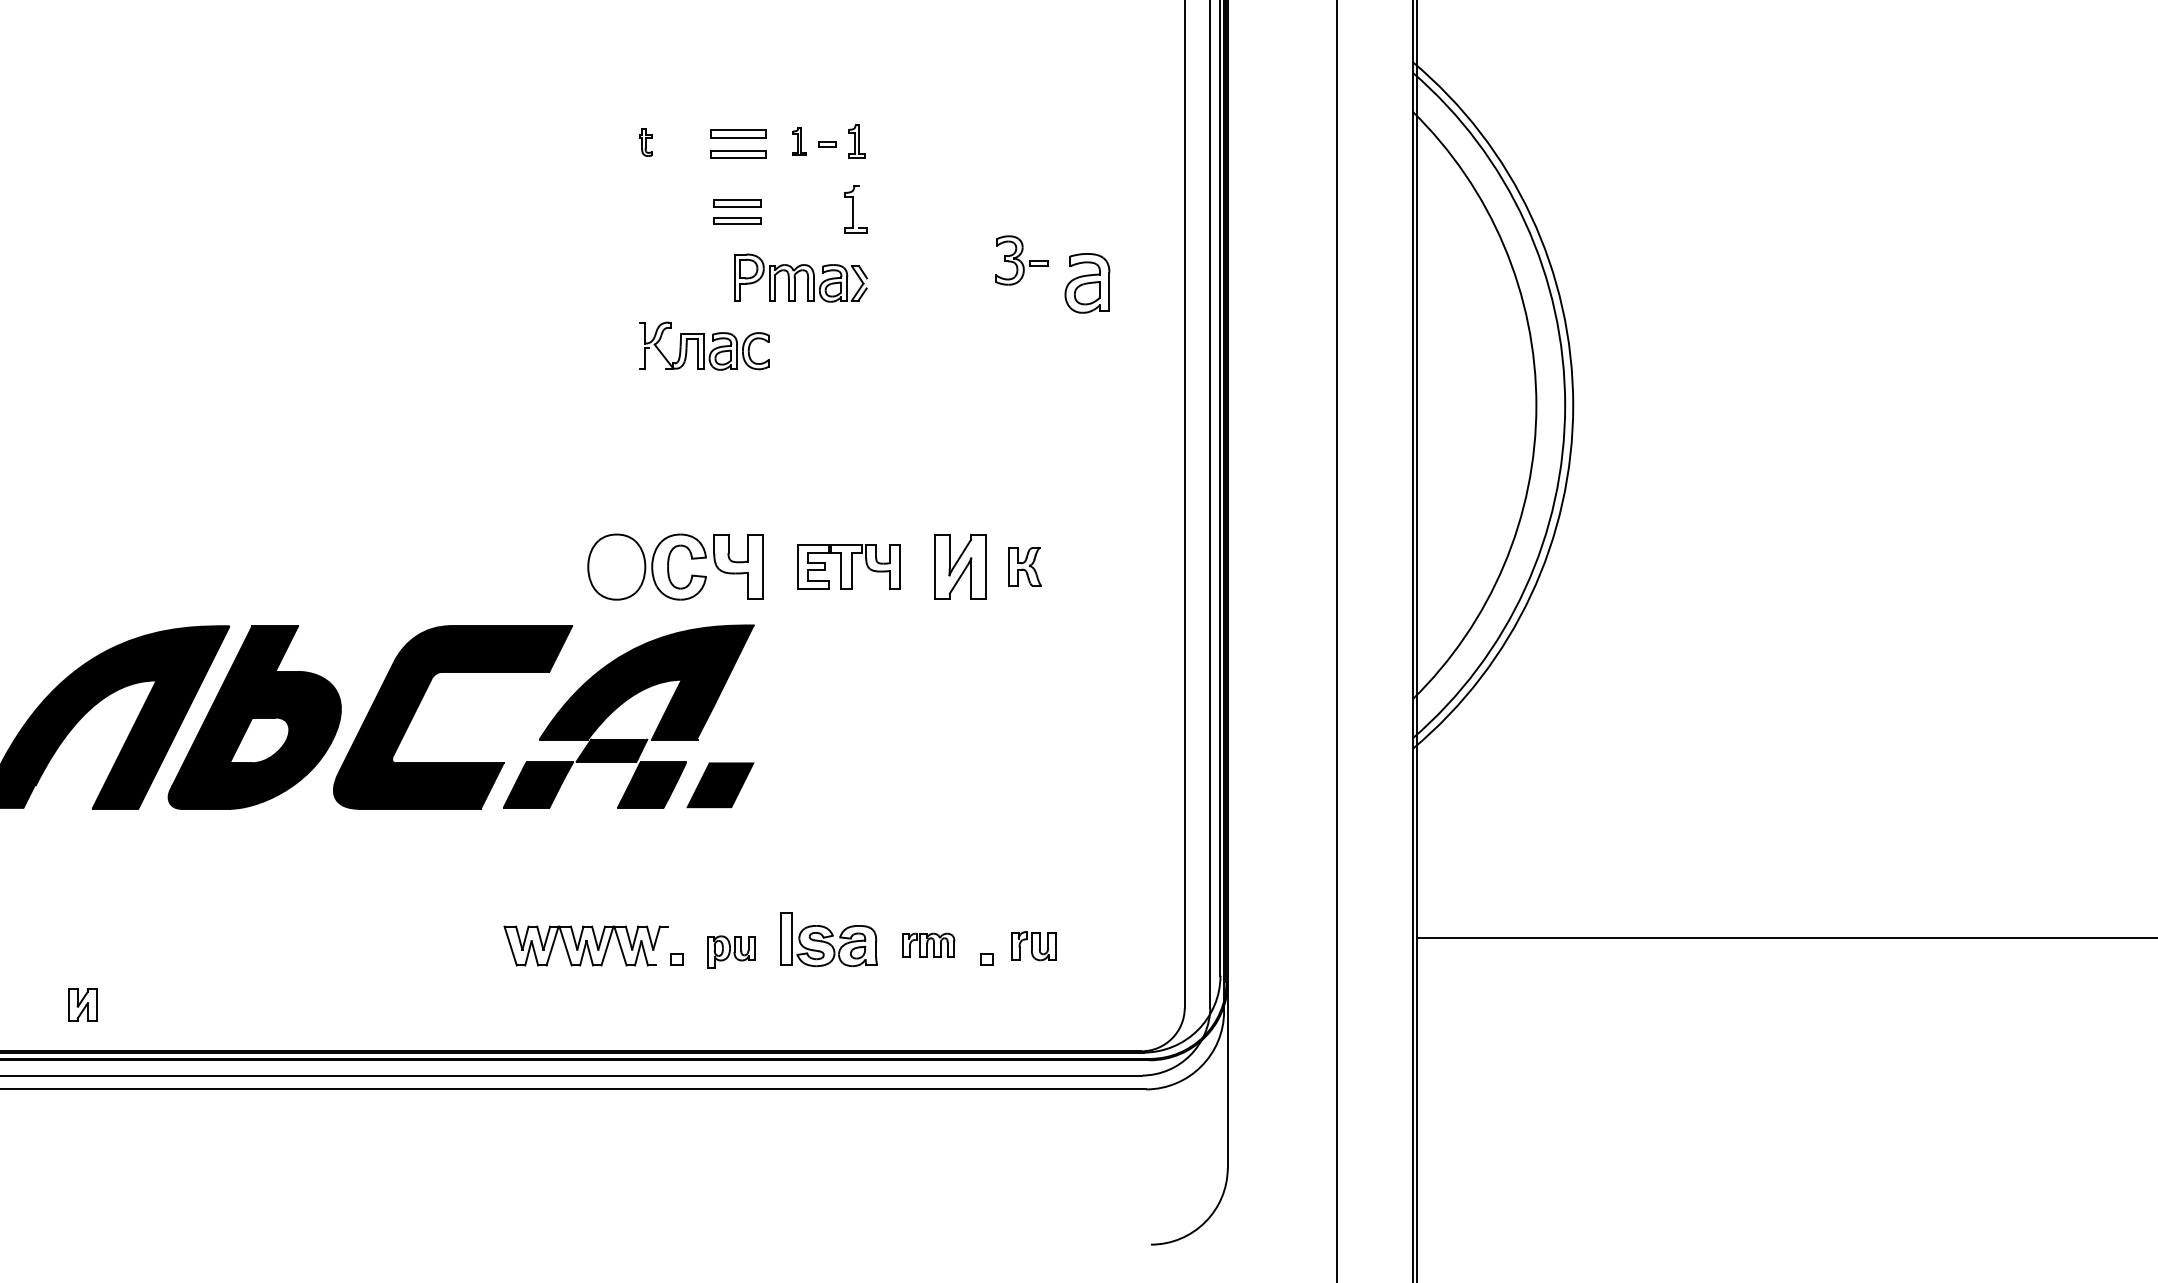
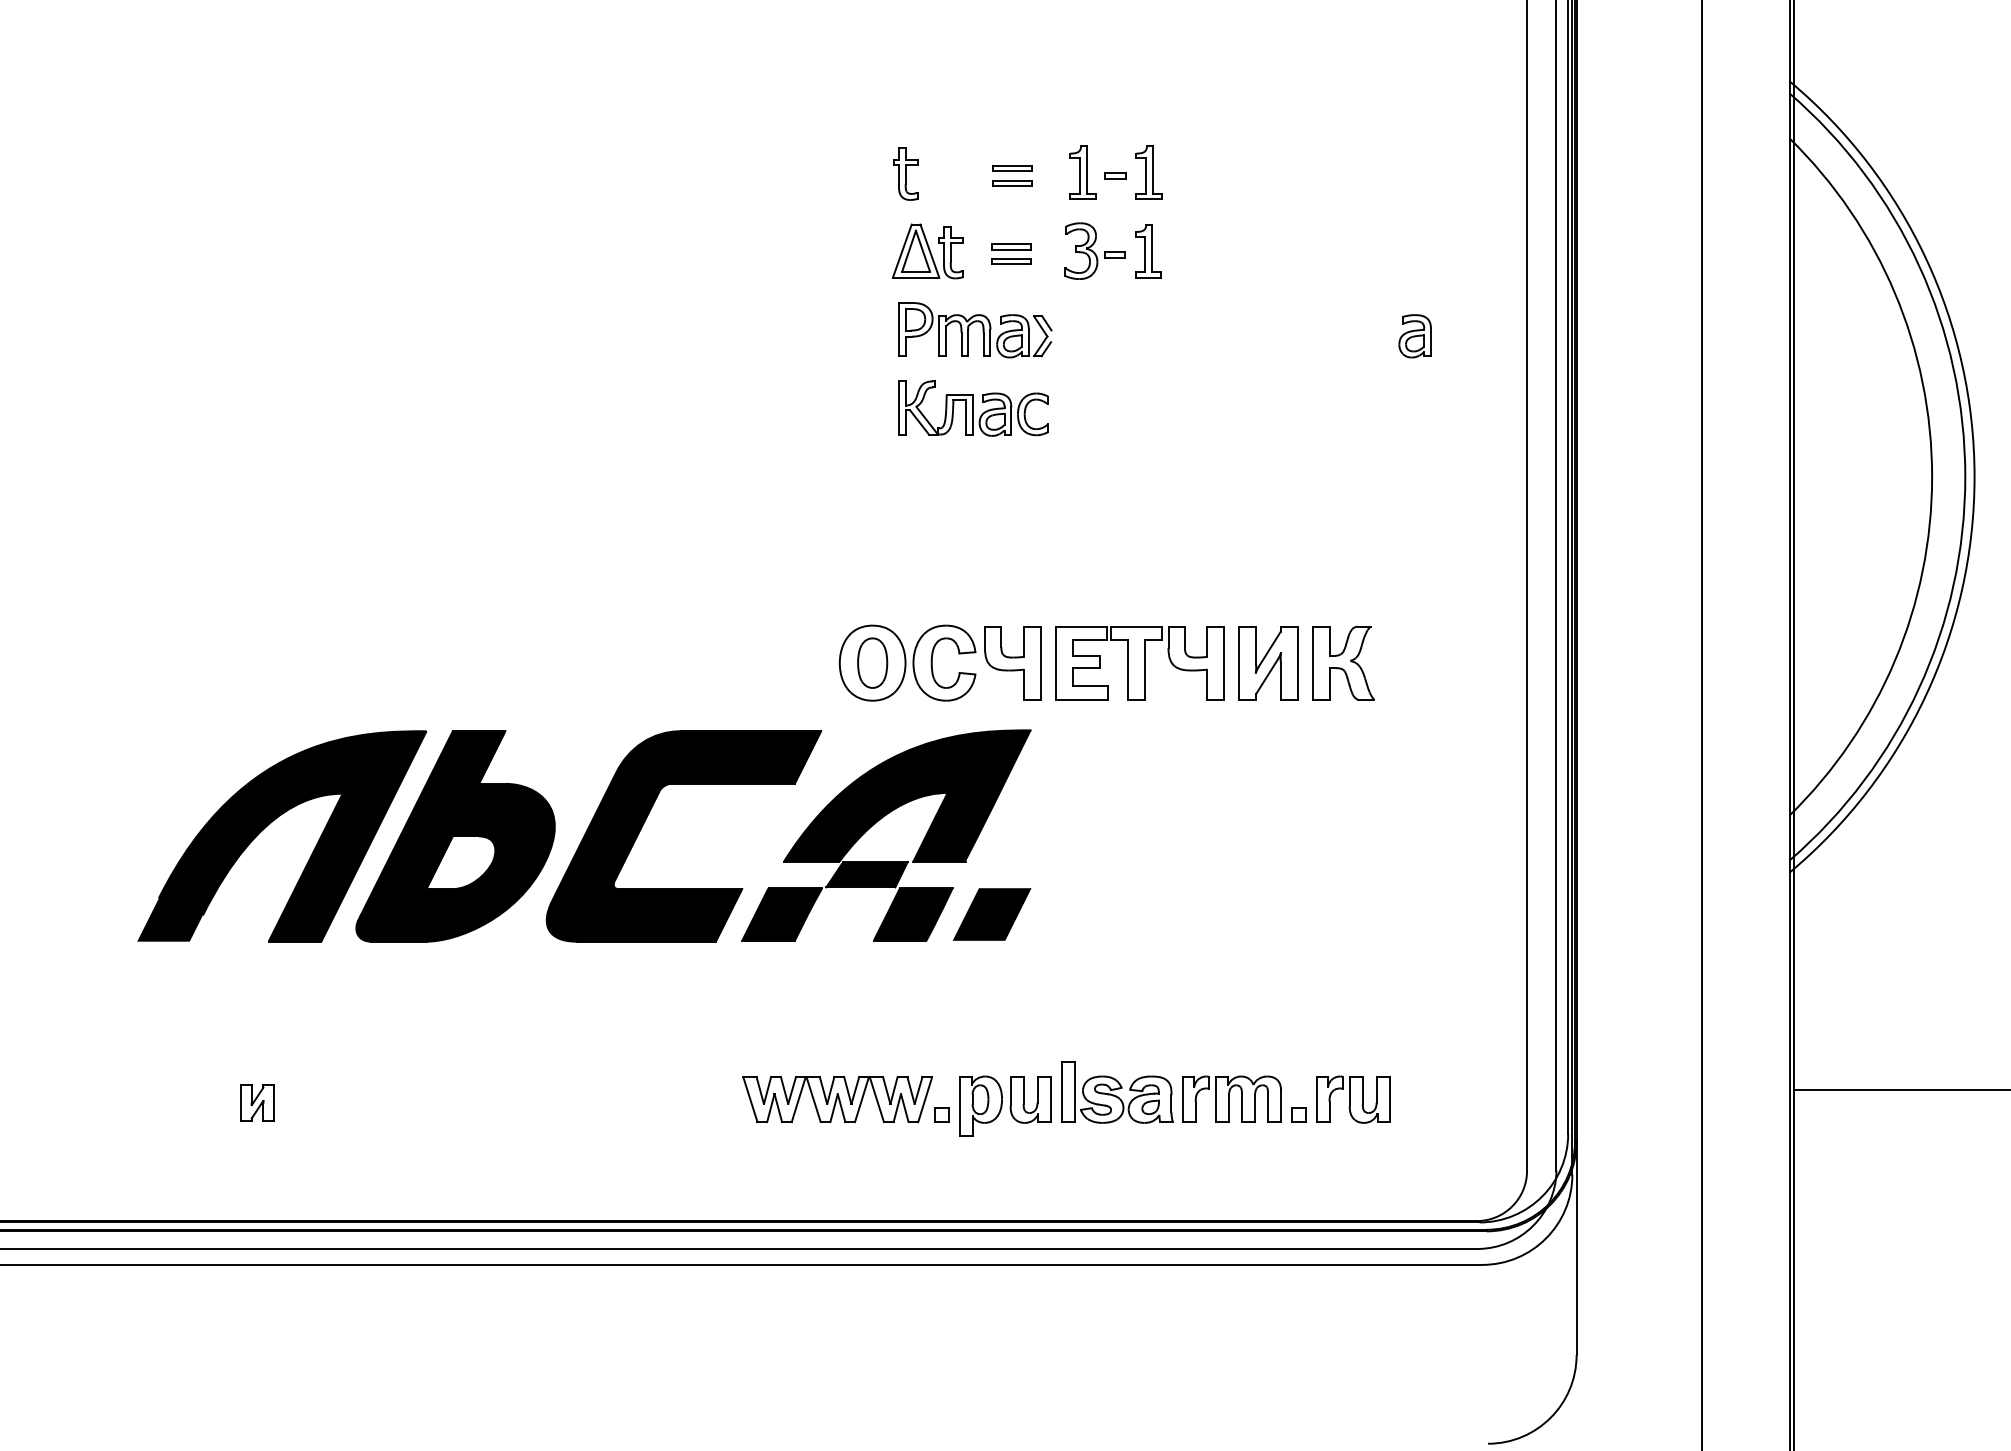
part: (799, 141) -> (1083, 172), size x1.67
part: (856, 141) -> (1148, 172), size x1.43
part: (645, 142) -> (905, 173), size x1.67
part: (737, 143) -> (1011, 175), size x0.62
line: (859, 206) -> (1152, 247), added
part: (664, 209) -> (927, 251), added
part: (737, 211) -> (1011, 253), size x0.71
part: (1021, 260) -> (1094, 251), moved
part: (801, 277) -> (976, 329), moved
part: (1087, 283) -> (1414, 336), size x0.62
line: (639, 345) -> (898, 407), added
line: (657, 357) -> (919, 421), added
part: (616, 566) -> (872, 662), added
part: (848, 566) -> (1139, 662), size x1.43
part: (1025, 566) -> (1343, 662), size x1.67
line: (662, 945) -> (925, 1099), added
part: (928, 945) -> (1231, 1099), size x1.67
part: (1033, 946) -> (1352, 1100), size x1.43
part: (731, 951) -> (1004, 1106), size x1.67
part: (82, 1004) -> (257, 1102), moved

